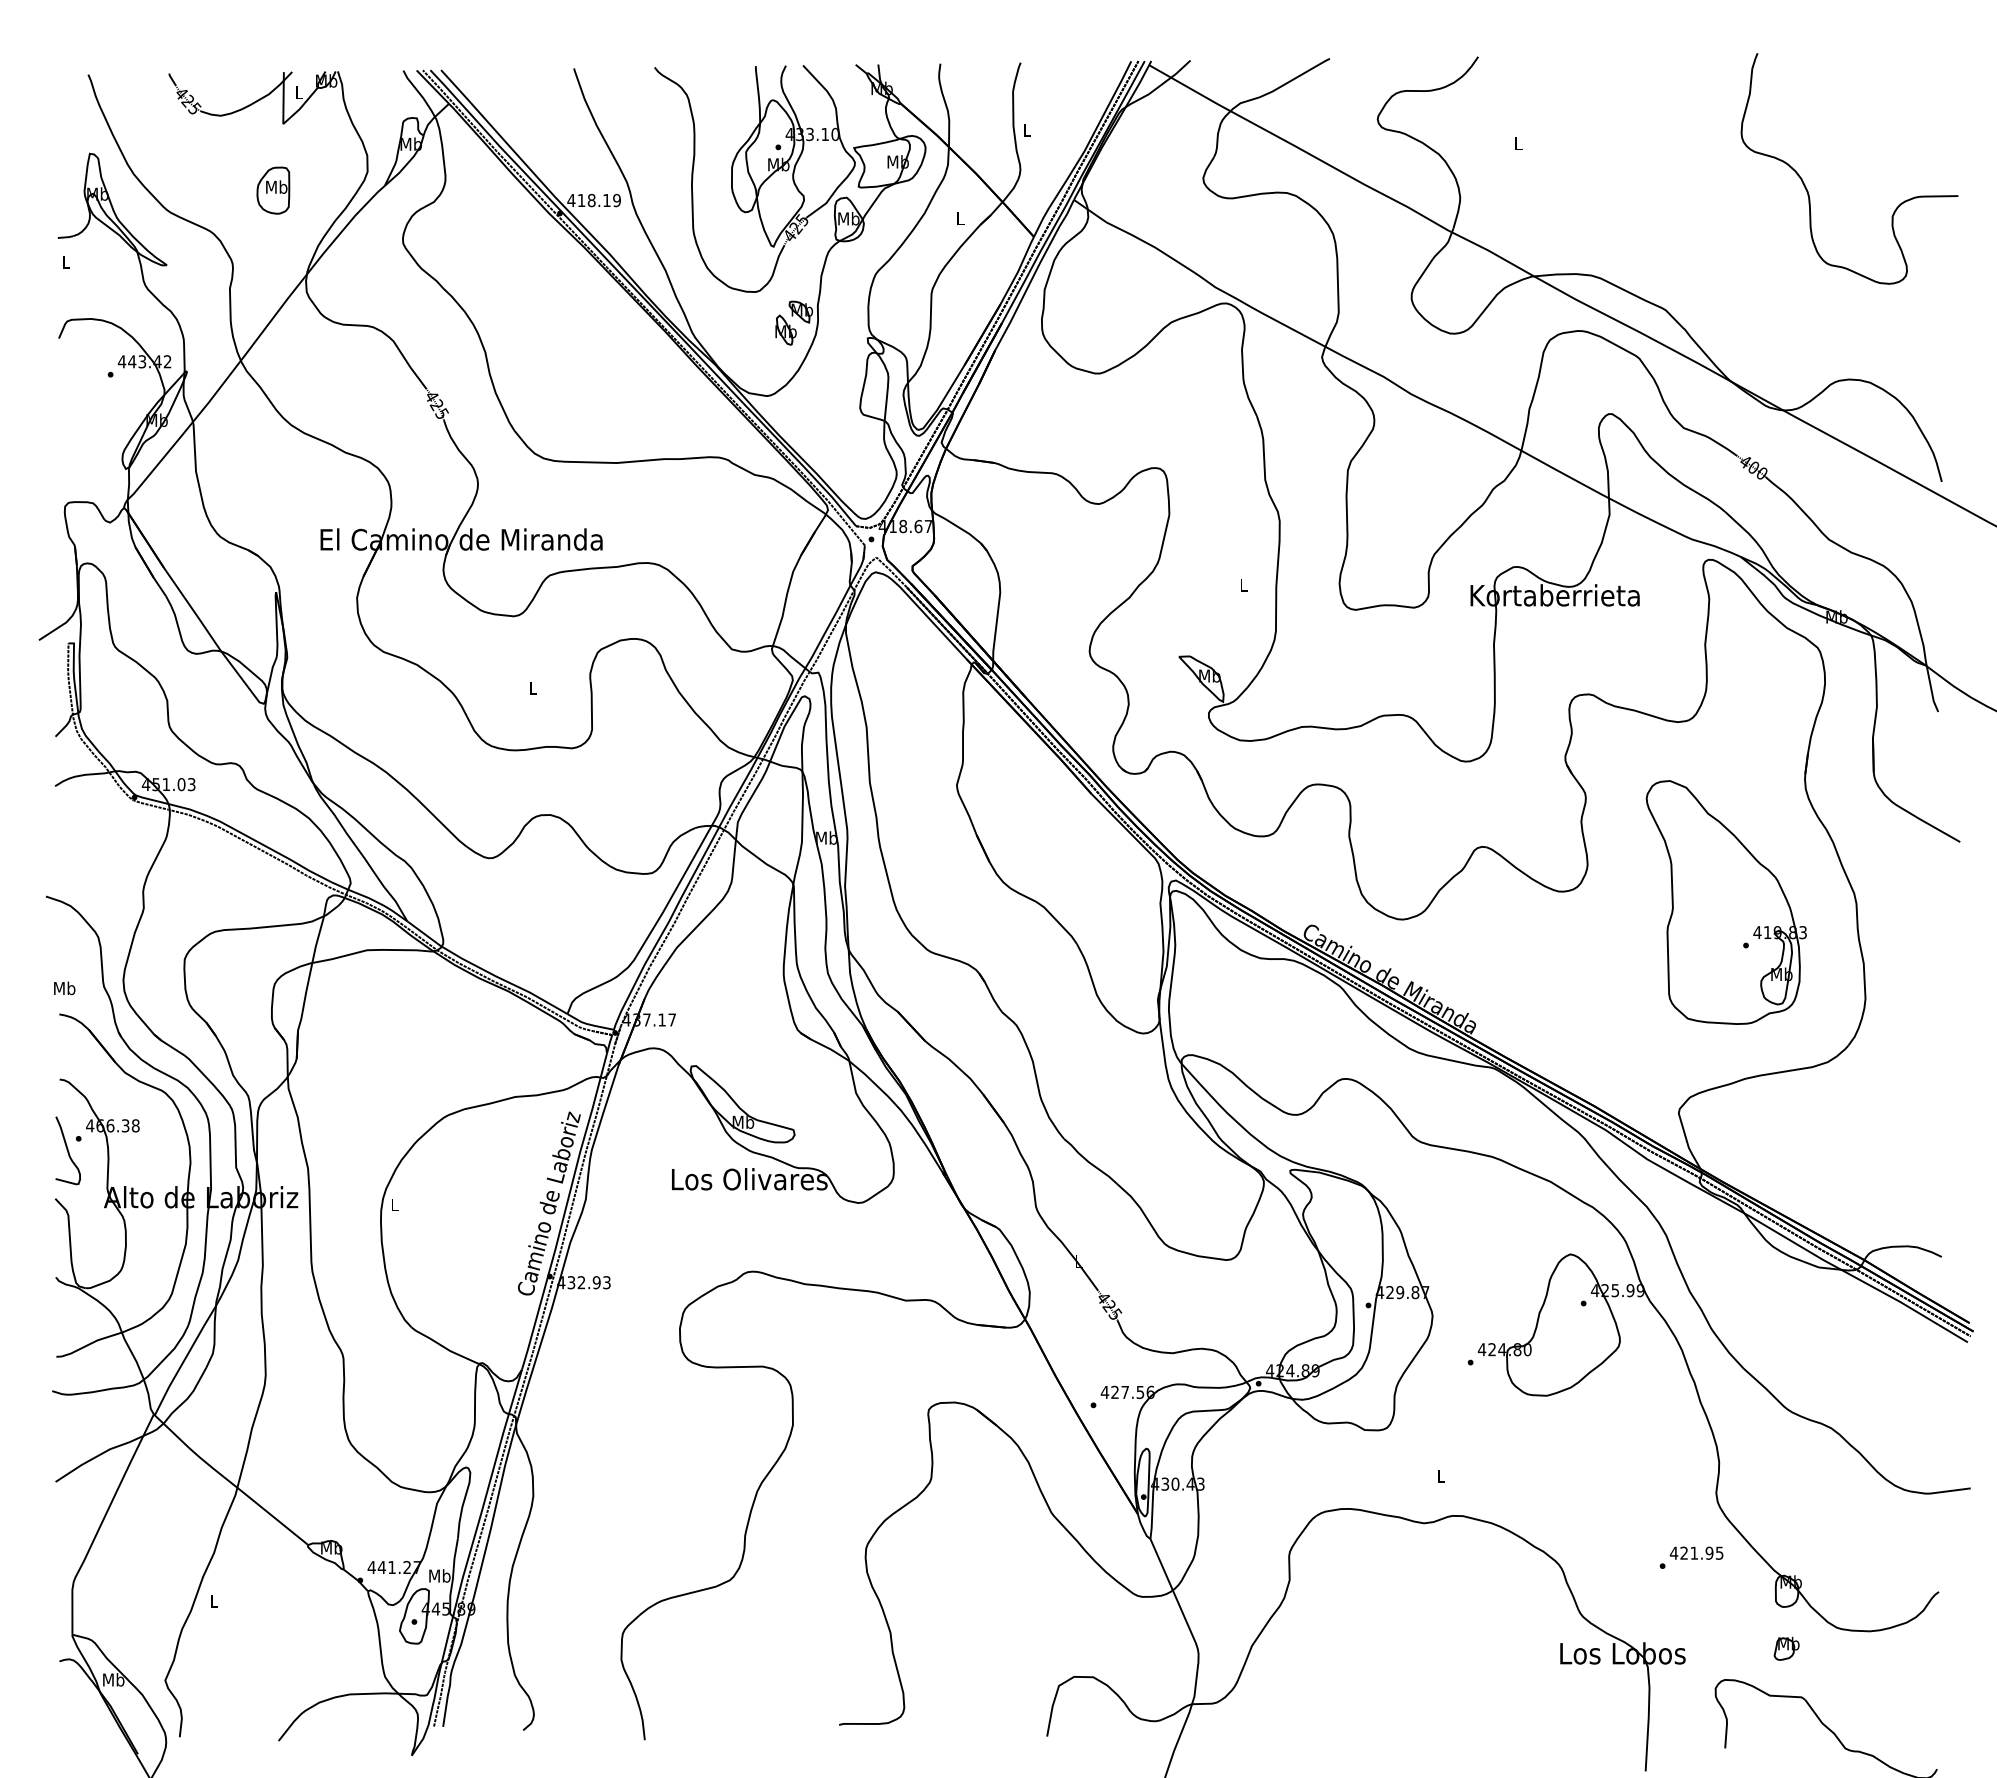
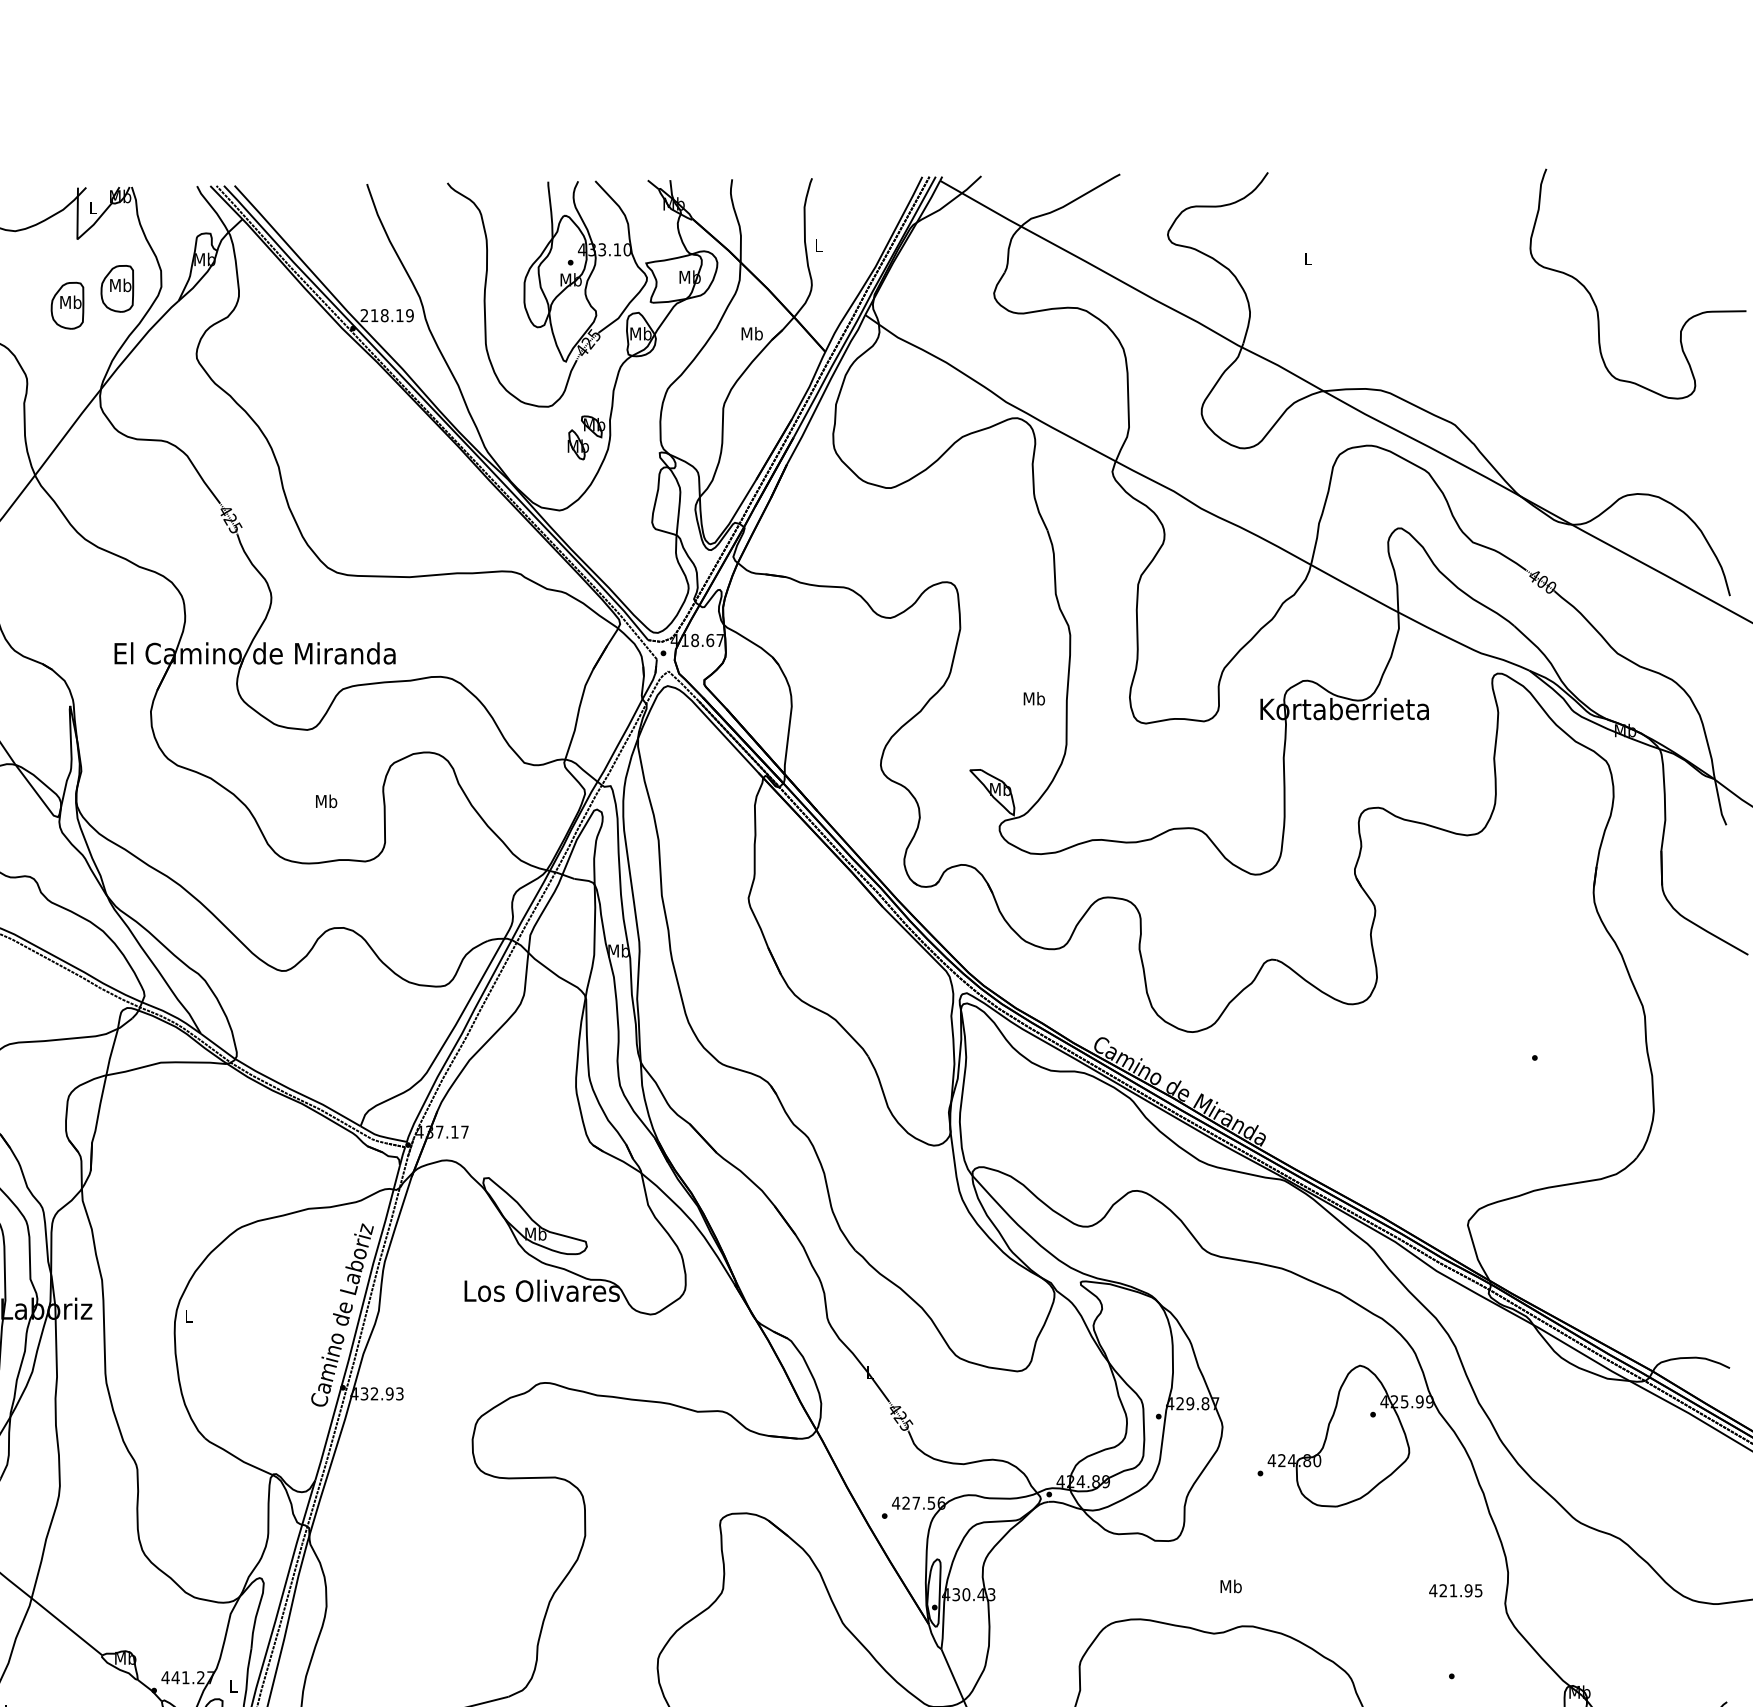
part: (323, 173) -> (117, 288), added
text: (571, 200) -> (364, 315), 418.19 -> 218.19
text: (960, 218) -> (752, 333), L -> Mb
text: (1243, 584) -> (1034, 698), L -> Mb
text: (533, 687) -> (326, 800), L -> Mb
part: (1725, 902) -> (1514, 1015), removed
text: (1440, 1475) -> (1230, 1586), L -> Mb
text: (1696, 1552) -> (1455, 1590), moved
text: (439, 1575) -> (233, 1685), Mb -> L

